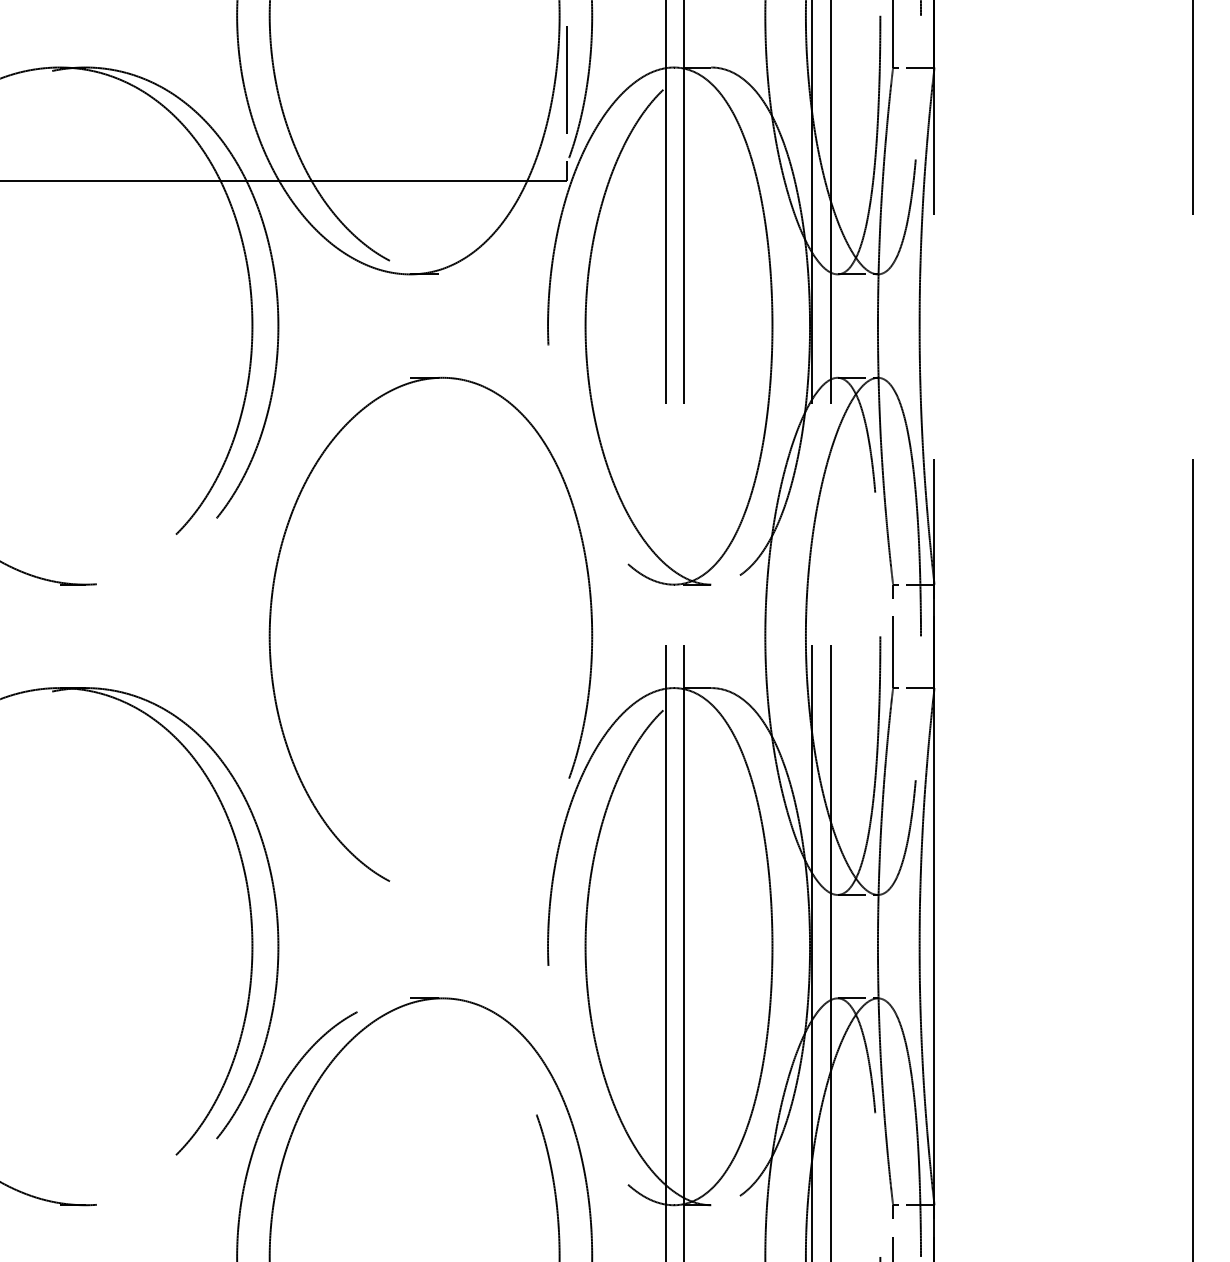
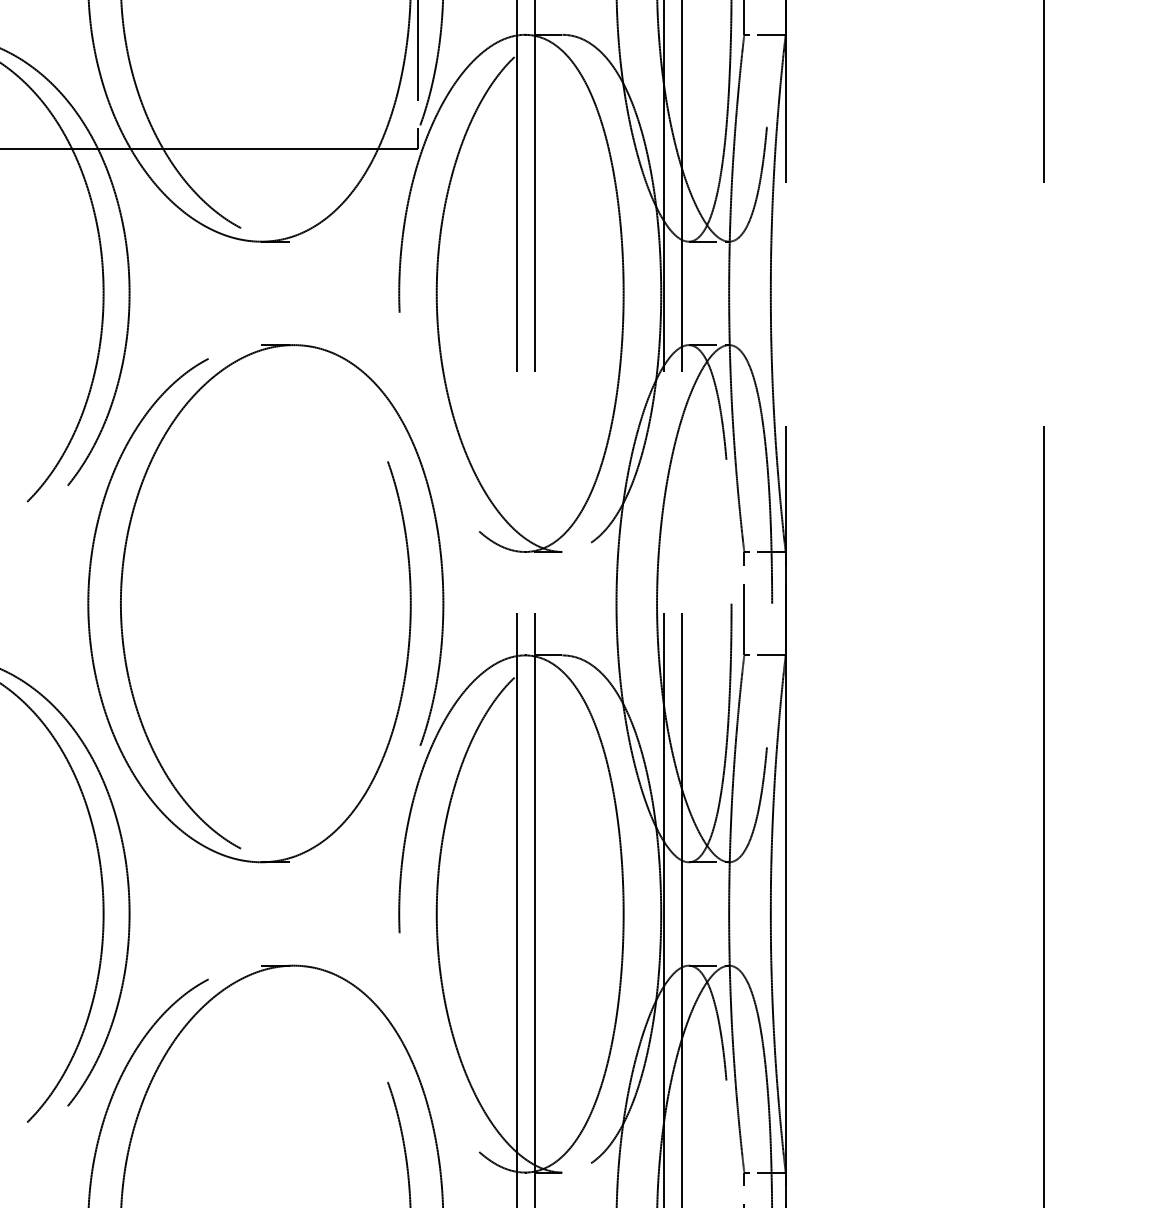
part: (238, 642) -> (89, 609), added

